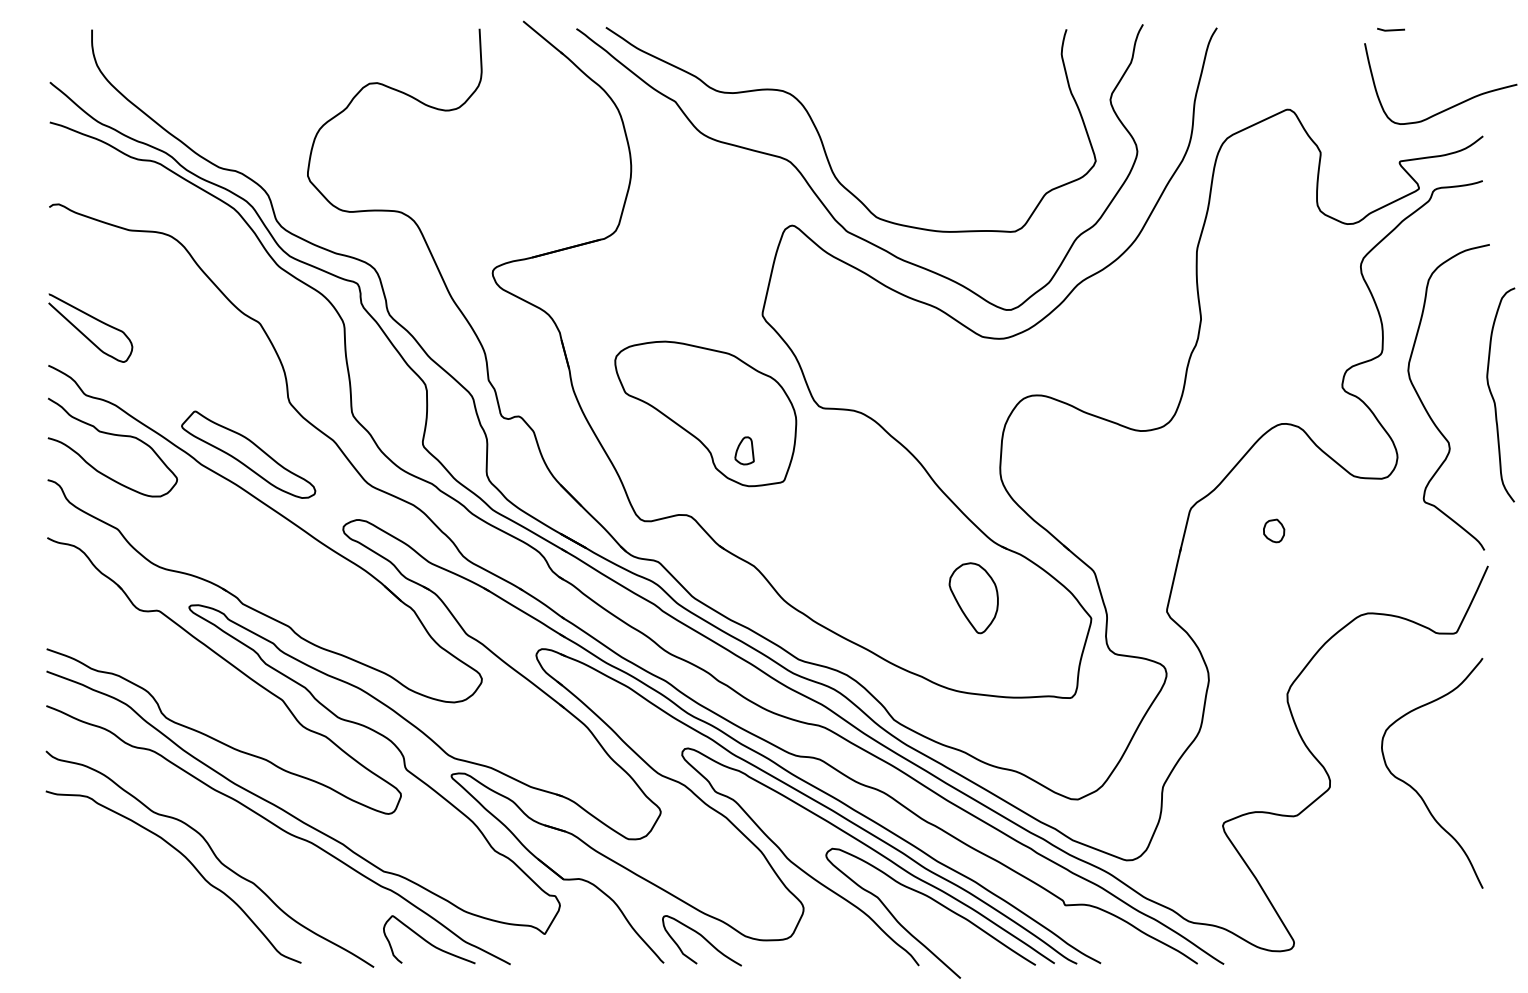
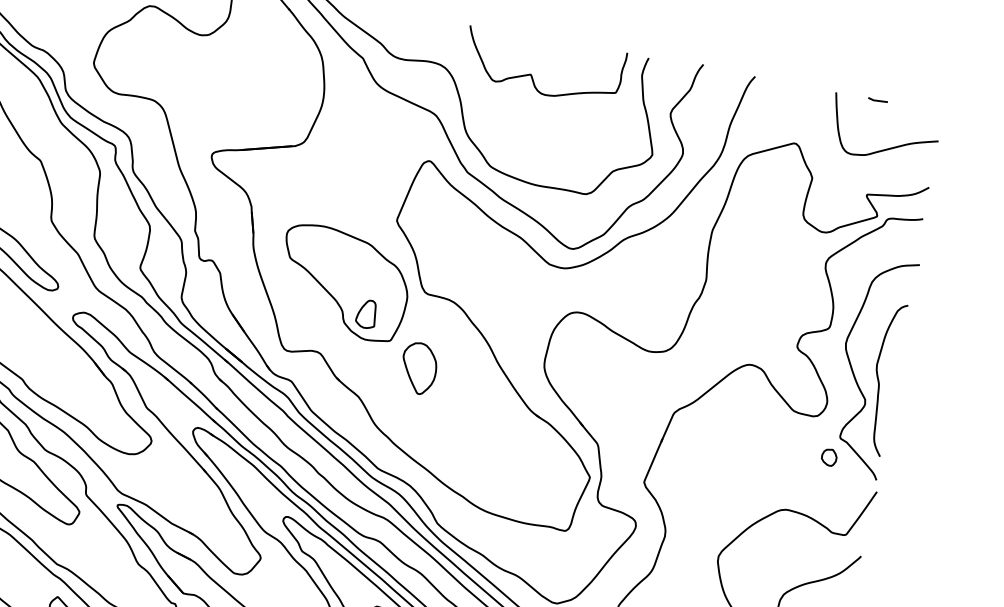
curve: (910, 81) -> (531, 74), added
curve: (1448, 107) -> (886, 148), moved
curve: (1494, 398) -> (879, 380), moved
part: (744, 450) -> (366, 313), size x1.43
part: (1274, 530) -> (829, 457), moved
part: (973, 598) -> (418, 368), moved

